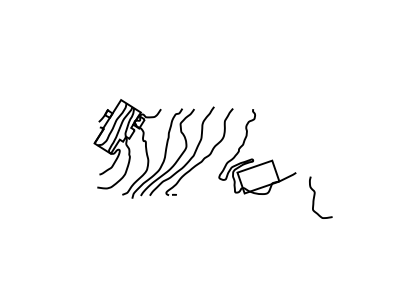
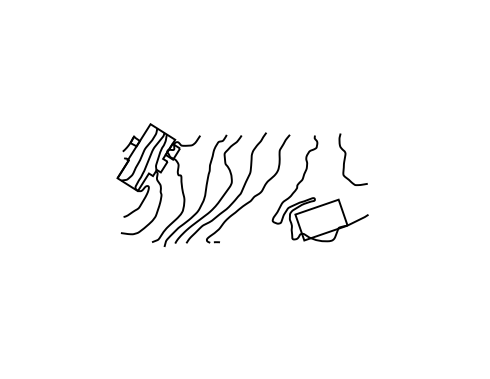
curve: (315, 195) -> (346, 156), moved

